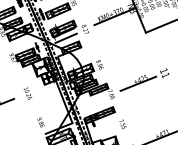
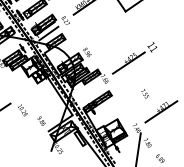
text: (27, 93) -> (22, 110), moved
text: (123, 123) -> (145, 93), moved

